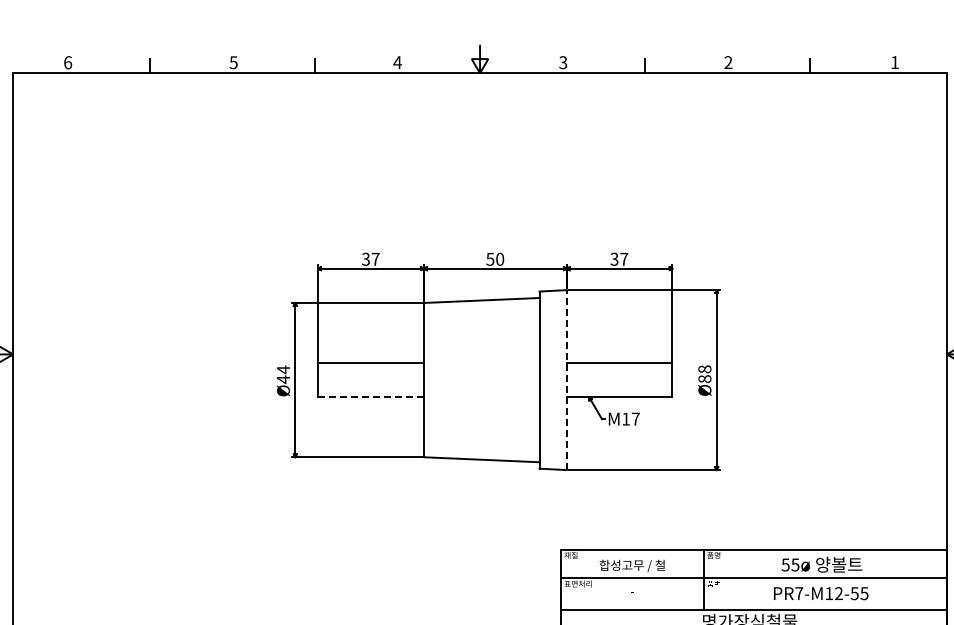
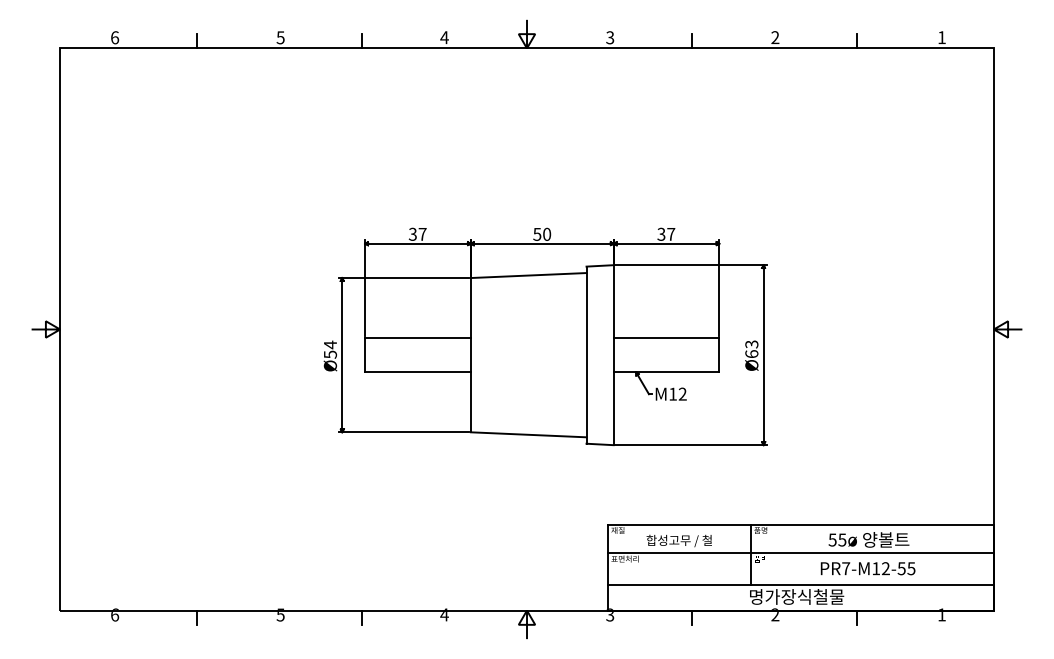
text: (704, 374) -> (751, 349), Ø88 -> Ø63
text: (283, 379) -> (330, 354), Ø44 -> Ø54
line: (566, 380) -> (613, 355), dashed -> solid
line: (370, 397) -> (417, 372), dashed -> solid
text: (635, 418) -> (682, 393), M17 -> M12

